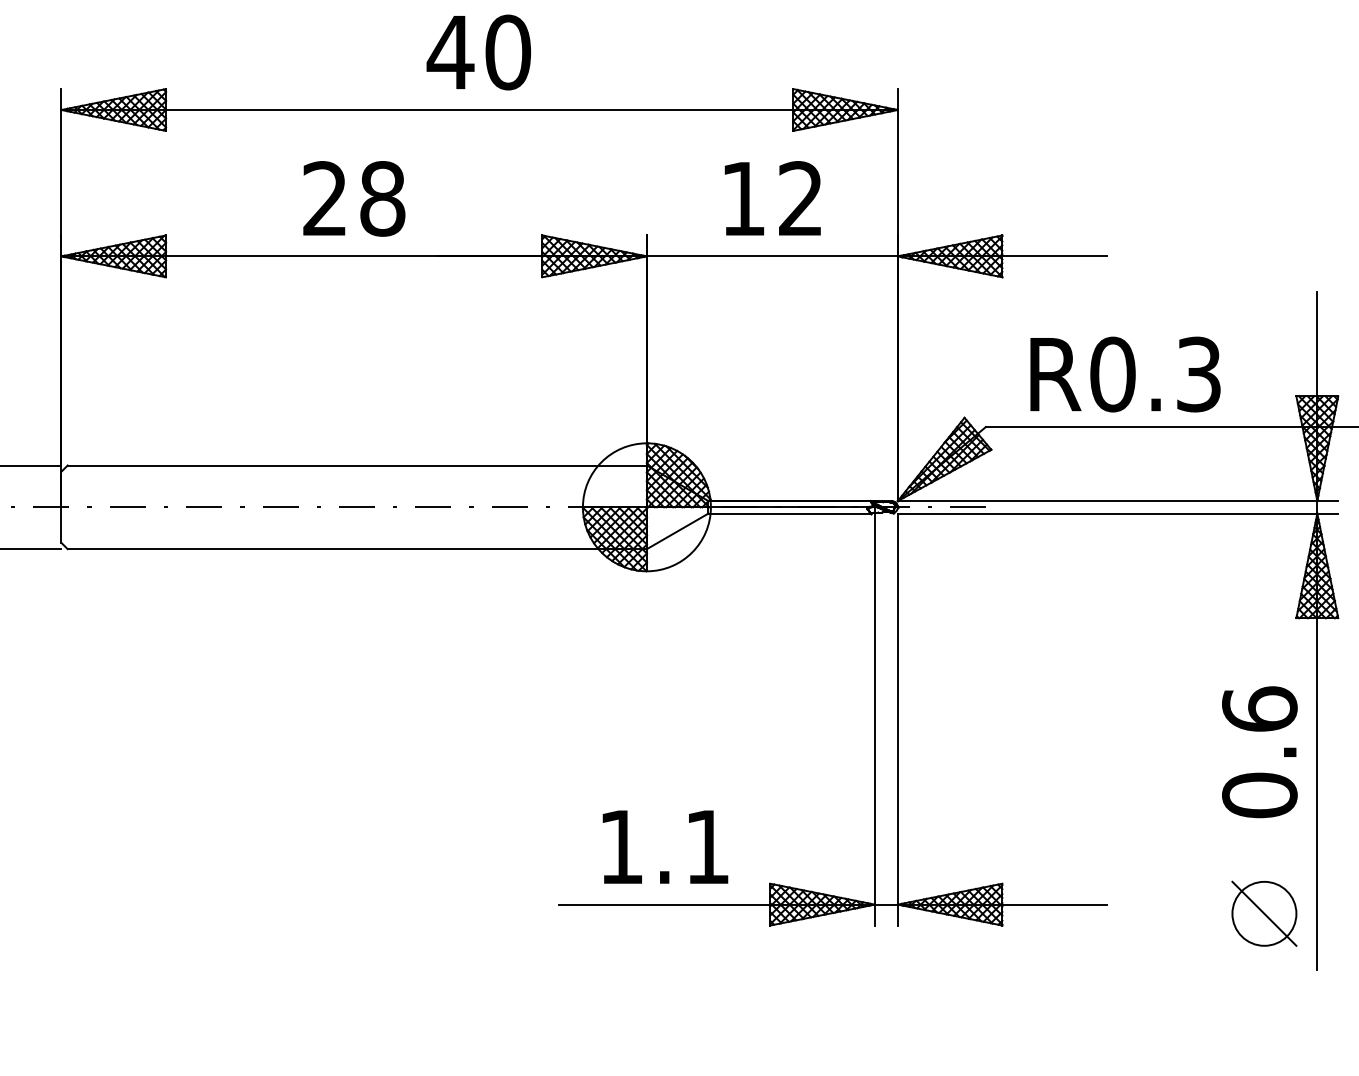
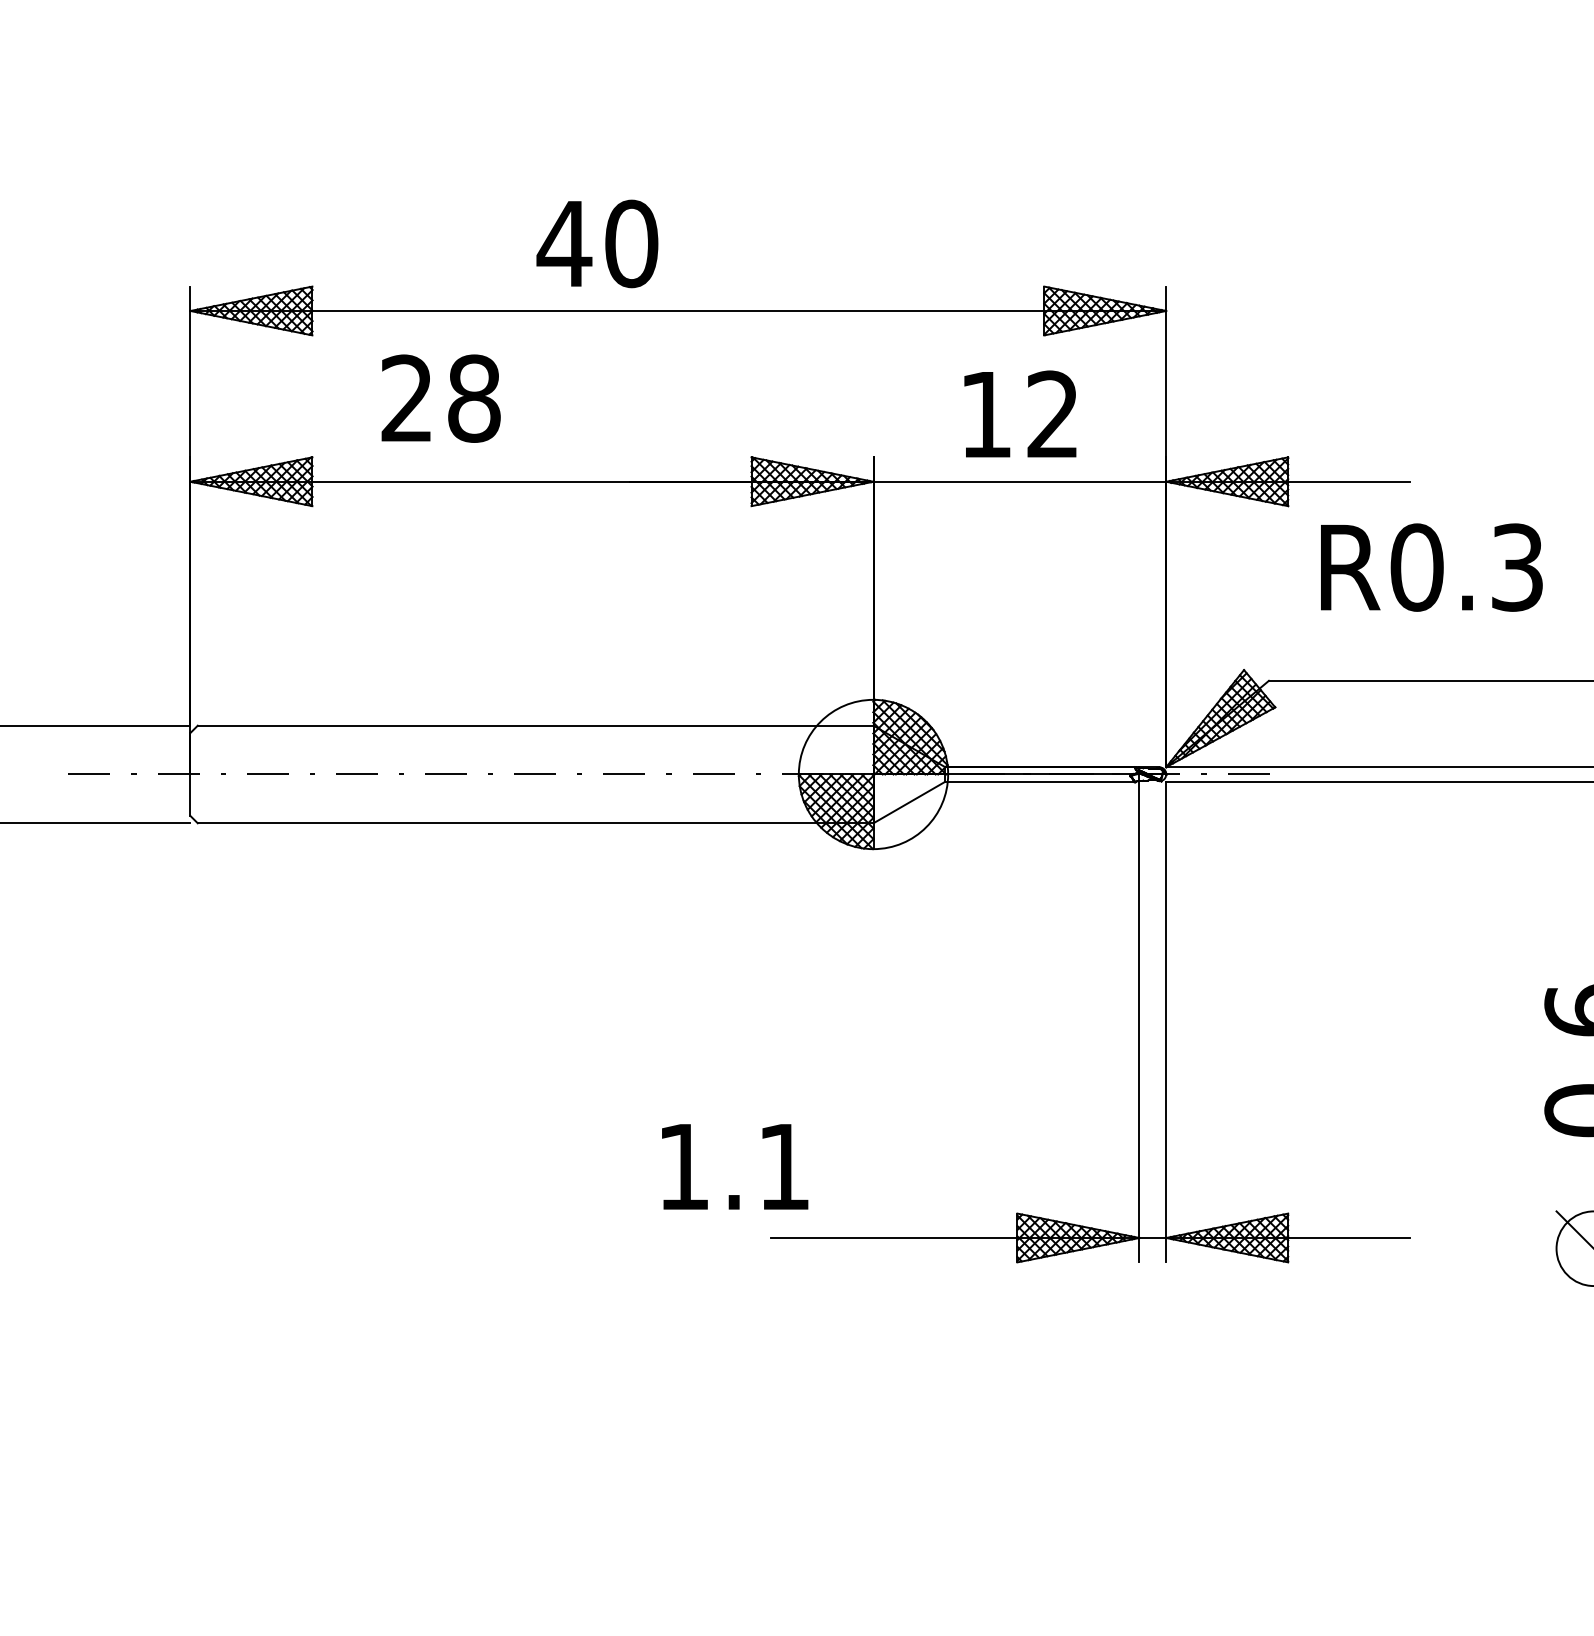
text: (478, 52) -> (597, 243), moved
text: (353, 198) -> (440, 398), moved
text: (1125, 374) -> (1431, 567), moved
text: (665, 846) -> (735, 1166), moved

